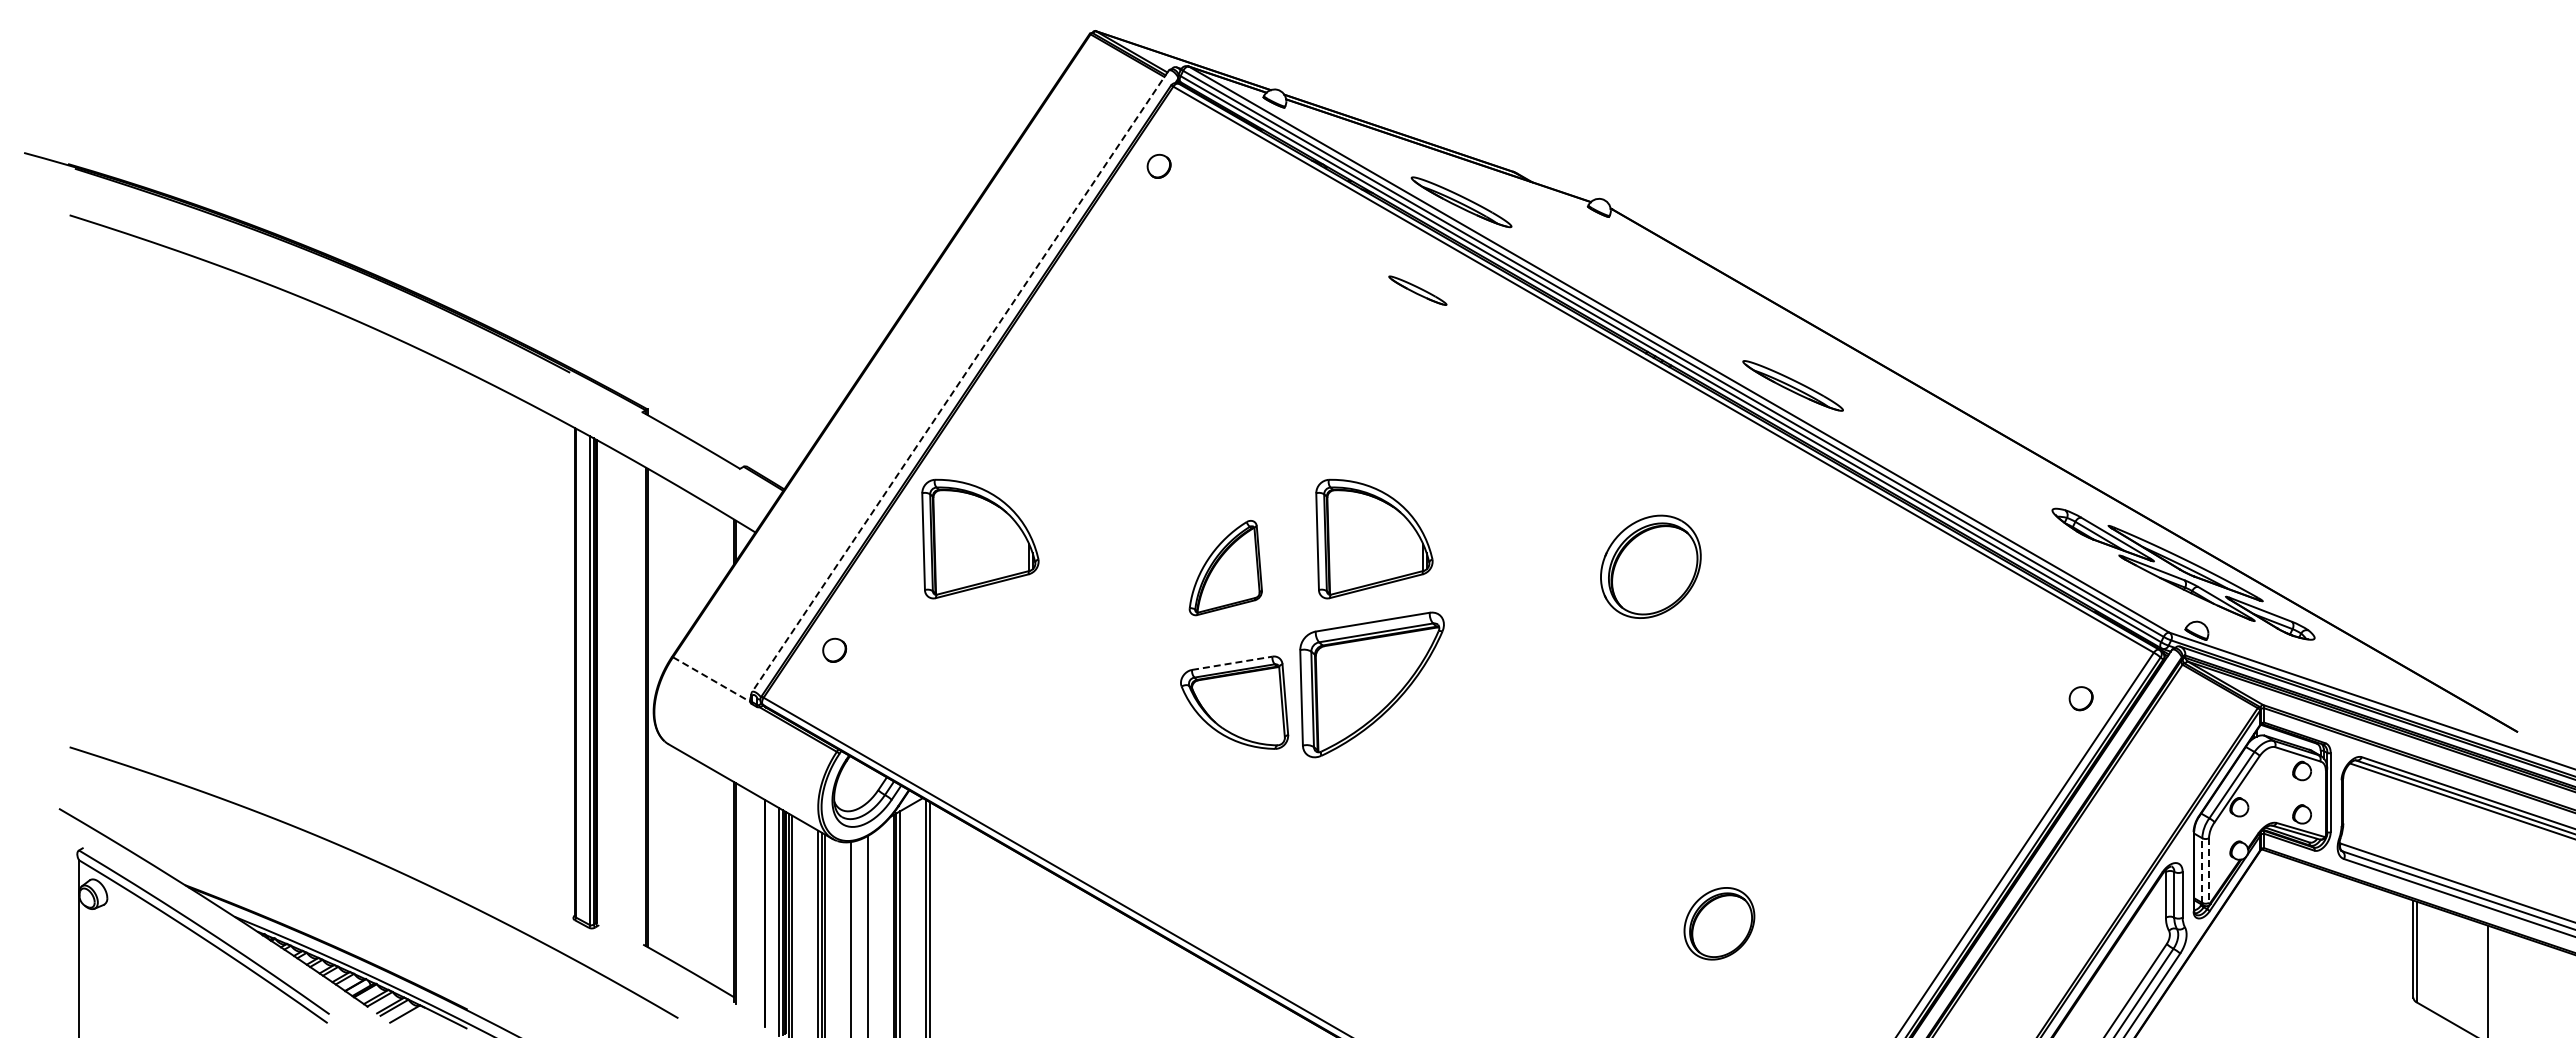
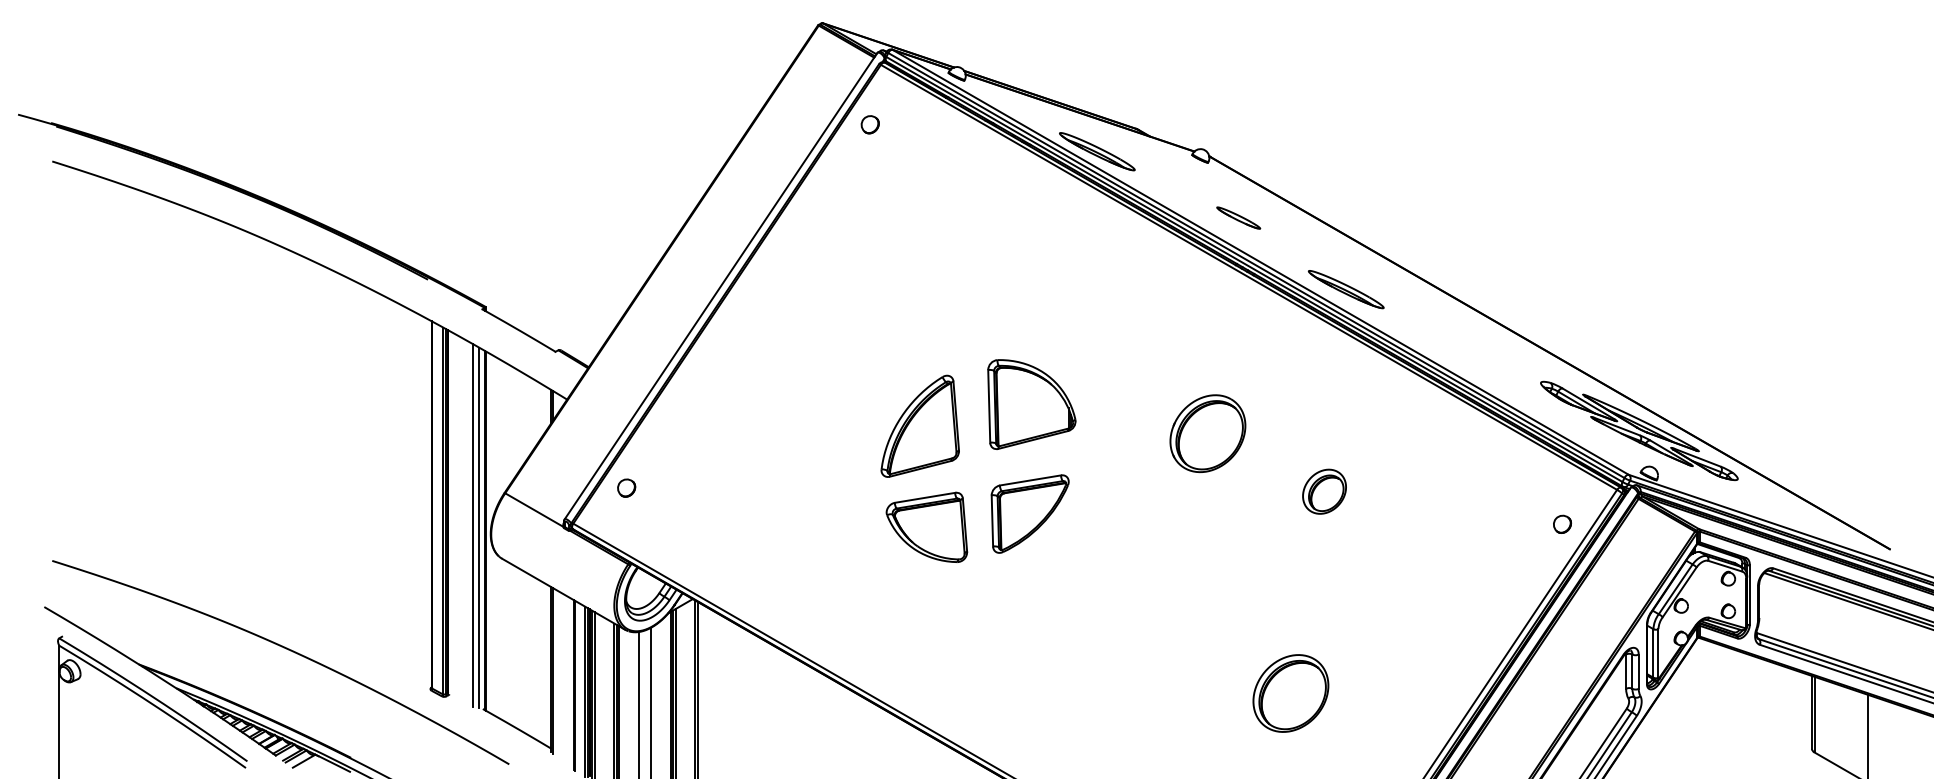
part: (1417, 290) -> (1238, 217), moved
line: (960, 381) -> (721, 286), dashed -> solid
part: (980, 538) -> (736, 404), removed
part: (1650, 566) -> (1207, 433), moved
part: (1225, 567) -> (920, 425), size x1.43
part: (1763, 654) -> (1324, 491), added
line: (1232, 663) -> (925, 497), dashed -> solid
line: (711, 679) -> (534, 510), dashed -> solid
part: (1372, 684) -> (1030, 513), size x0.71
line: (629, 700) -> (472, 525), added
line: (638, 703) -> (479, 528), added
line: (2202, 870) -> (1653, 653), dashed -> solid
line: (2208, 871) -> (1658, 654), dashed -> solid
part: (1719, 923) -> (1290, 693), size x1.43

